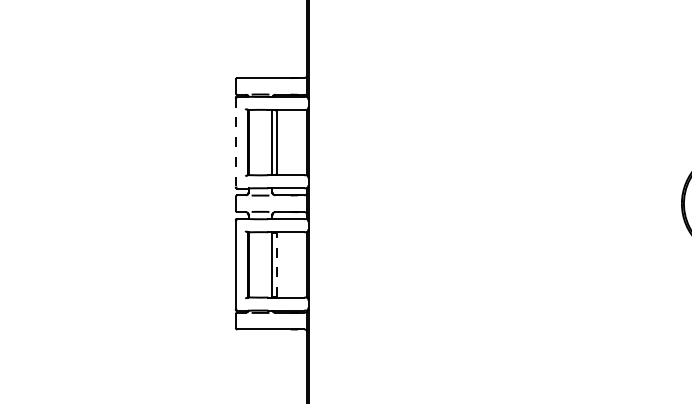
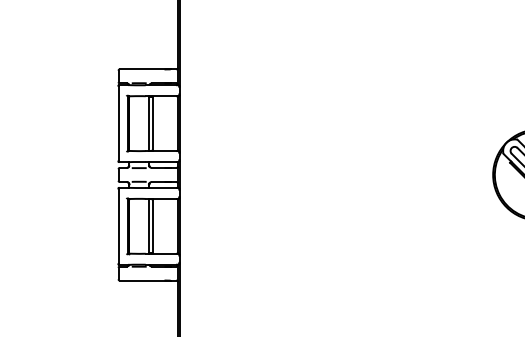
line: (235, 142) -> (118, 123), dashed -> solid
line: (277, 264) -> (153, 226), dashed -> solid

